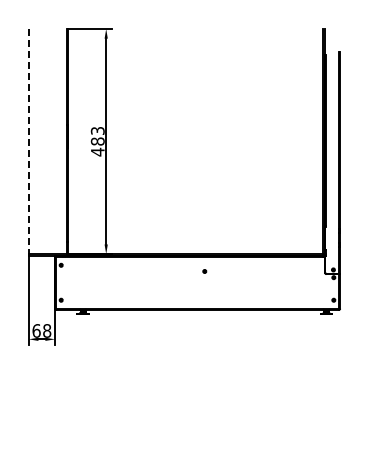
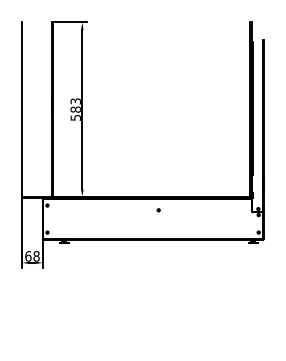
line: (28, 141) -> (22, 109), dashed -> solid
text: (97, 151) -> (75, 117), 483 -> 583

